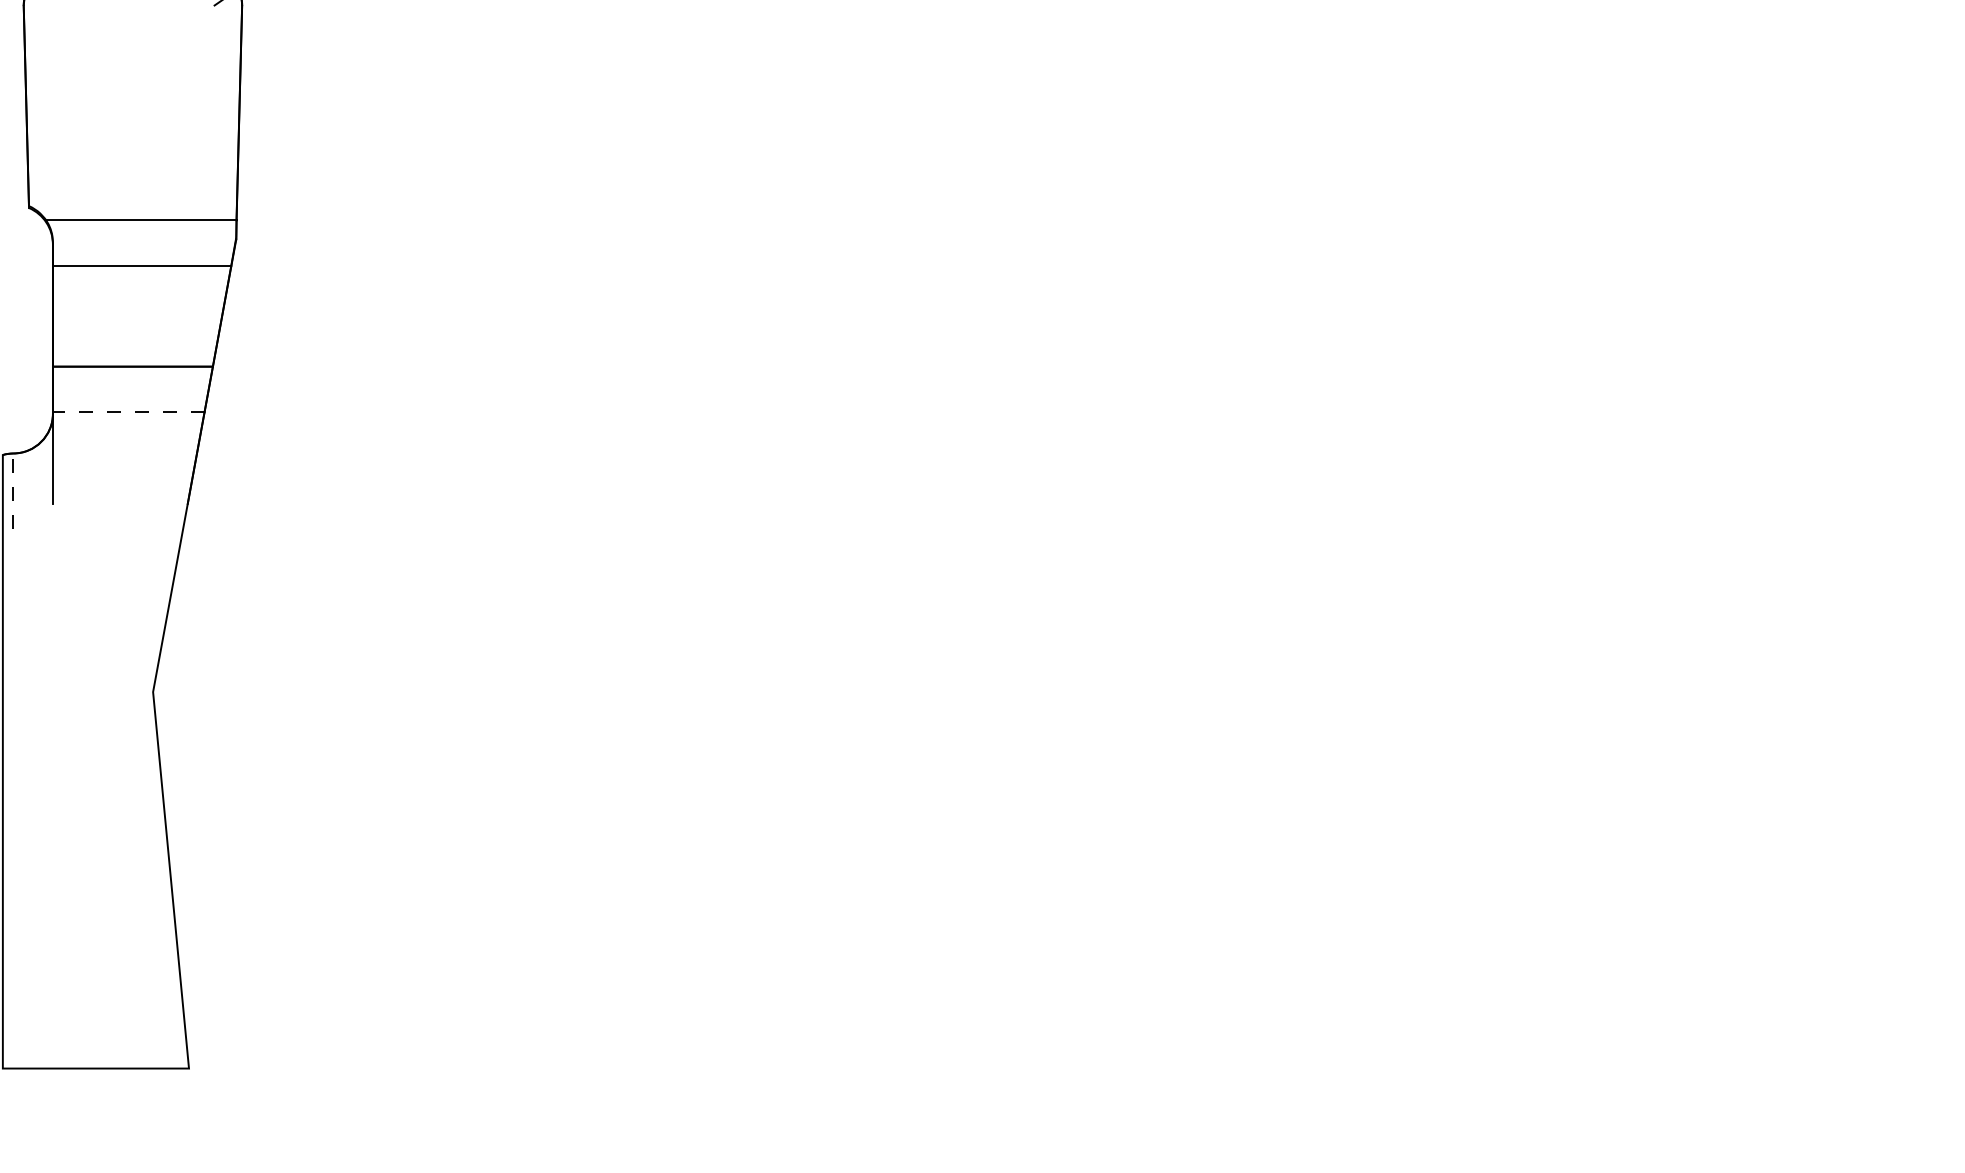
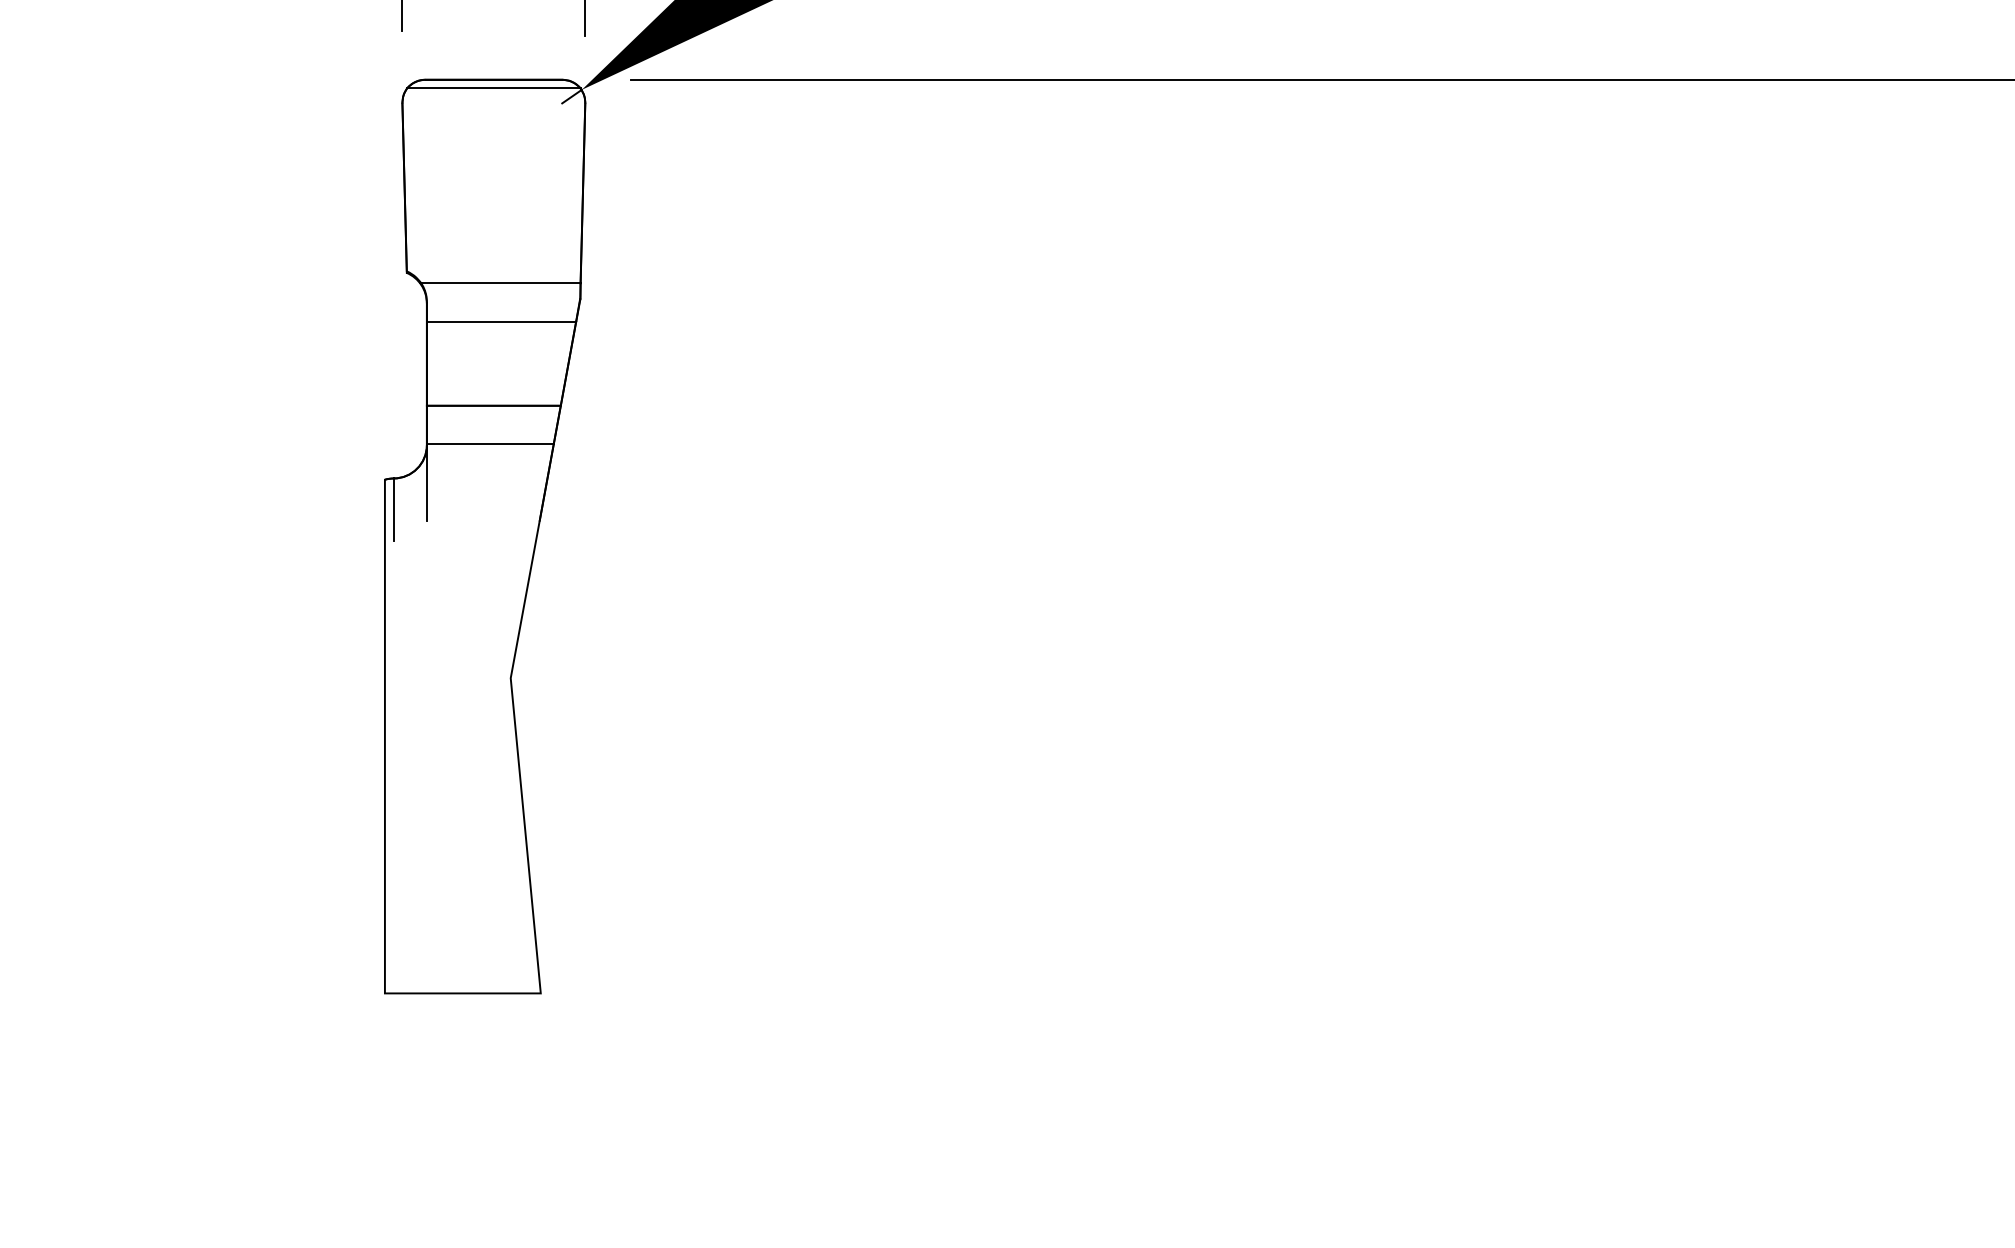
line: (127, 411) -> (489, 443), dashed -> solid
line: (13, 490) -> (393, 509), dashed -> solid

